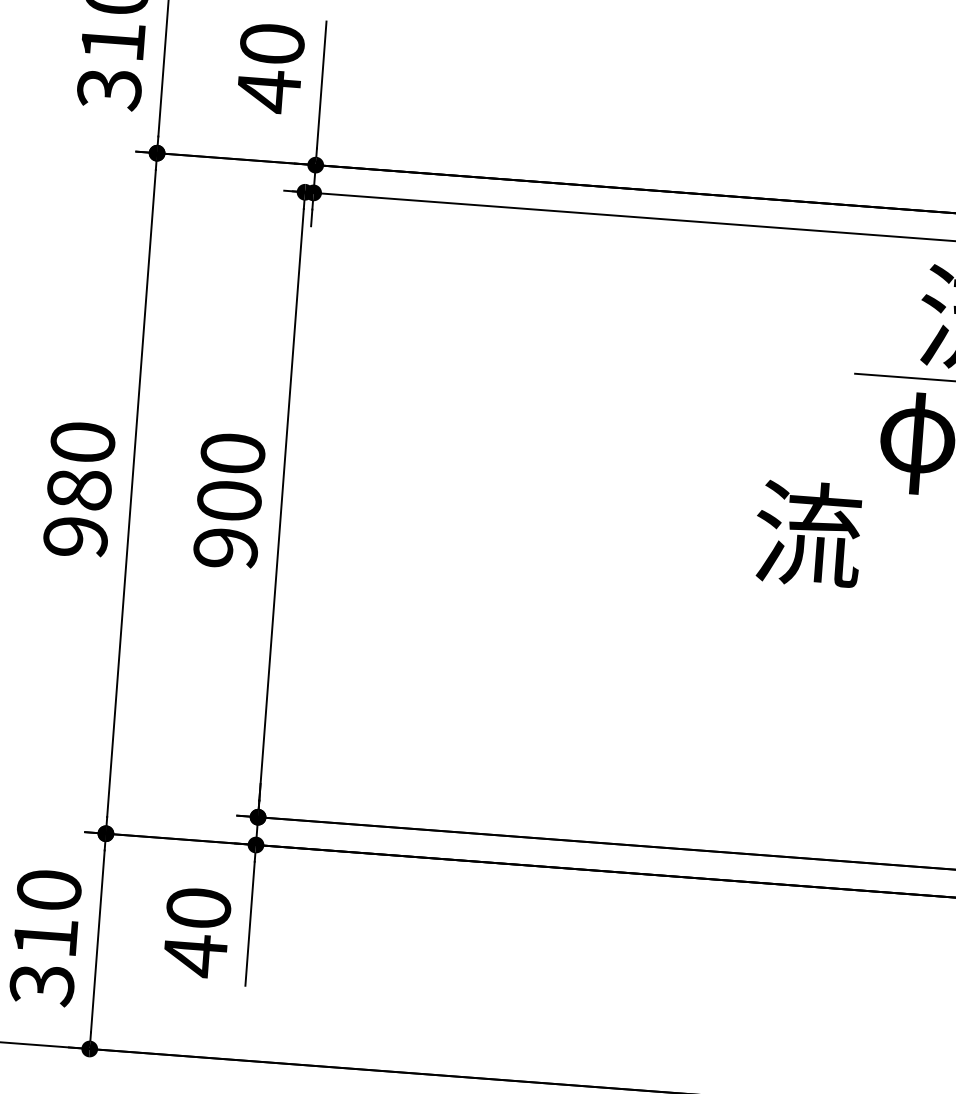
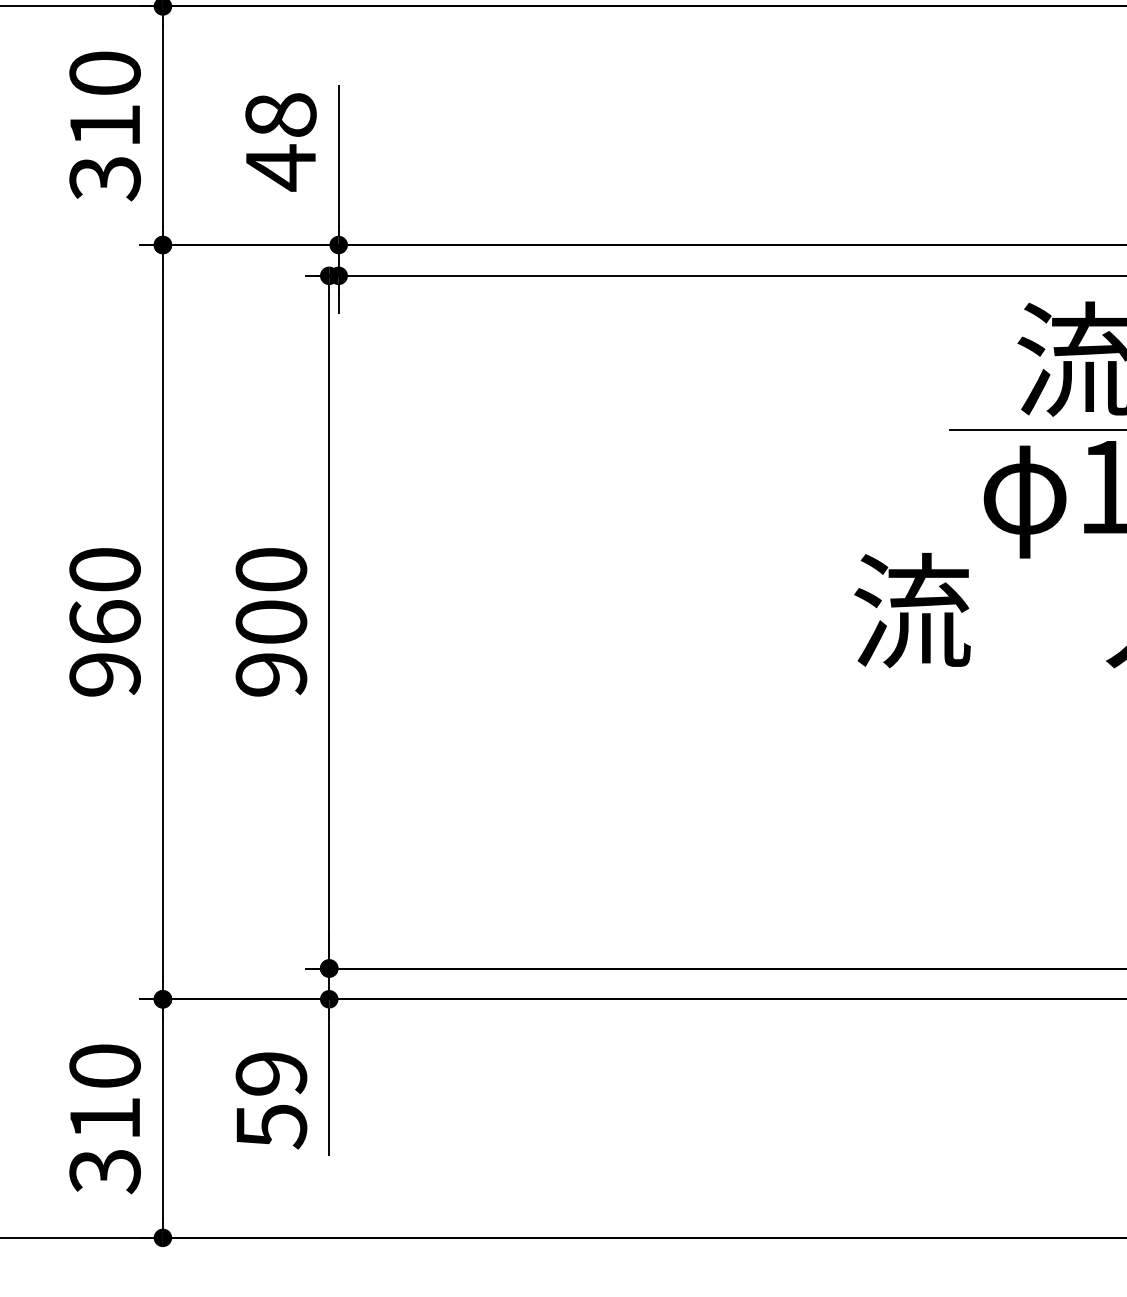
text: (272, 43) -> (280, 114), 40 -> 48
text: (78, 488) -> (104, 621), 980 -> 960
text: (196, 933) -> (271, 1101), 40 -> 59

